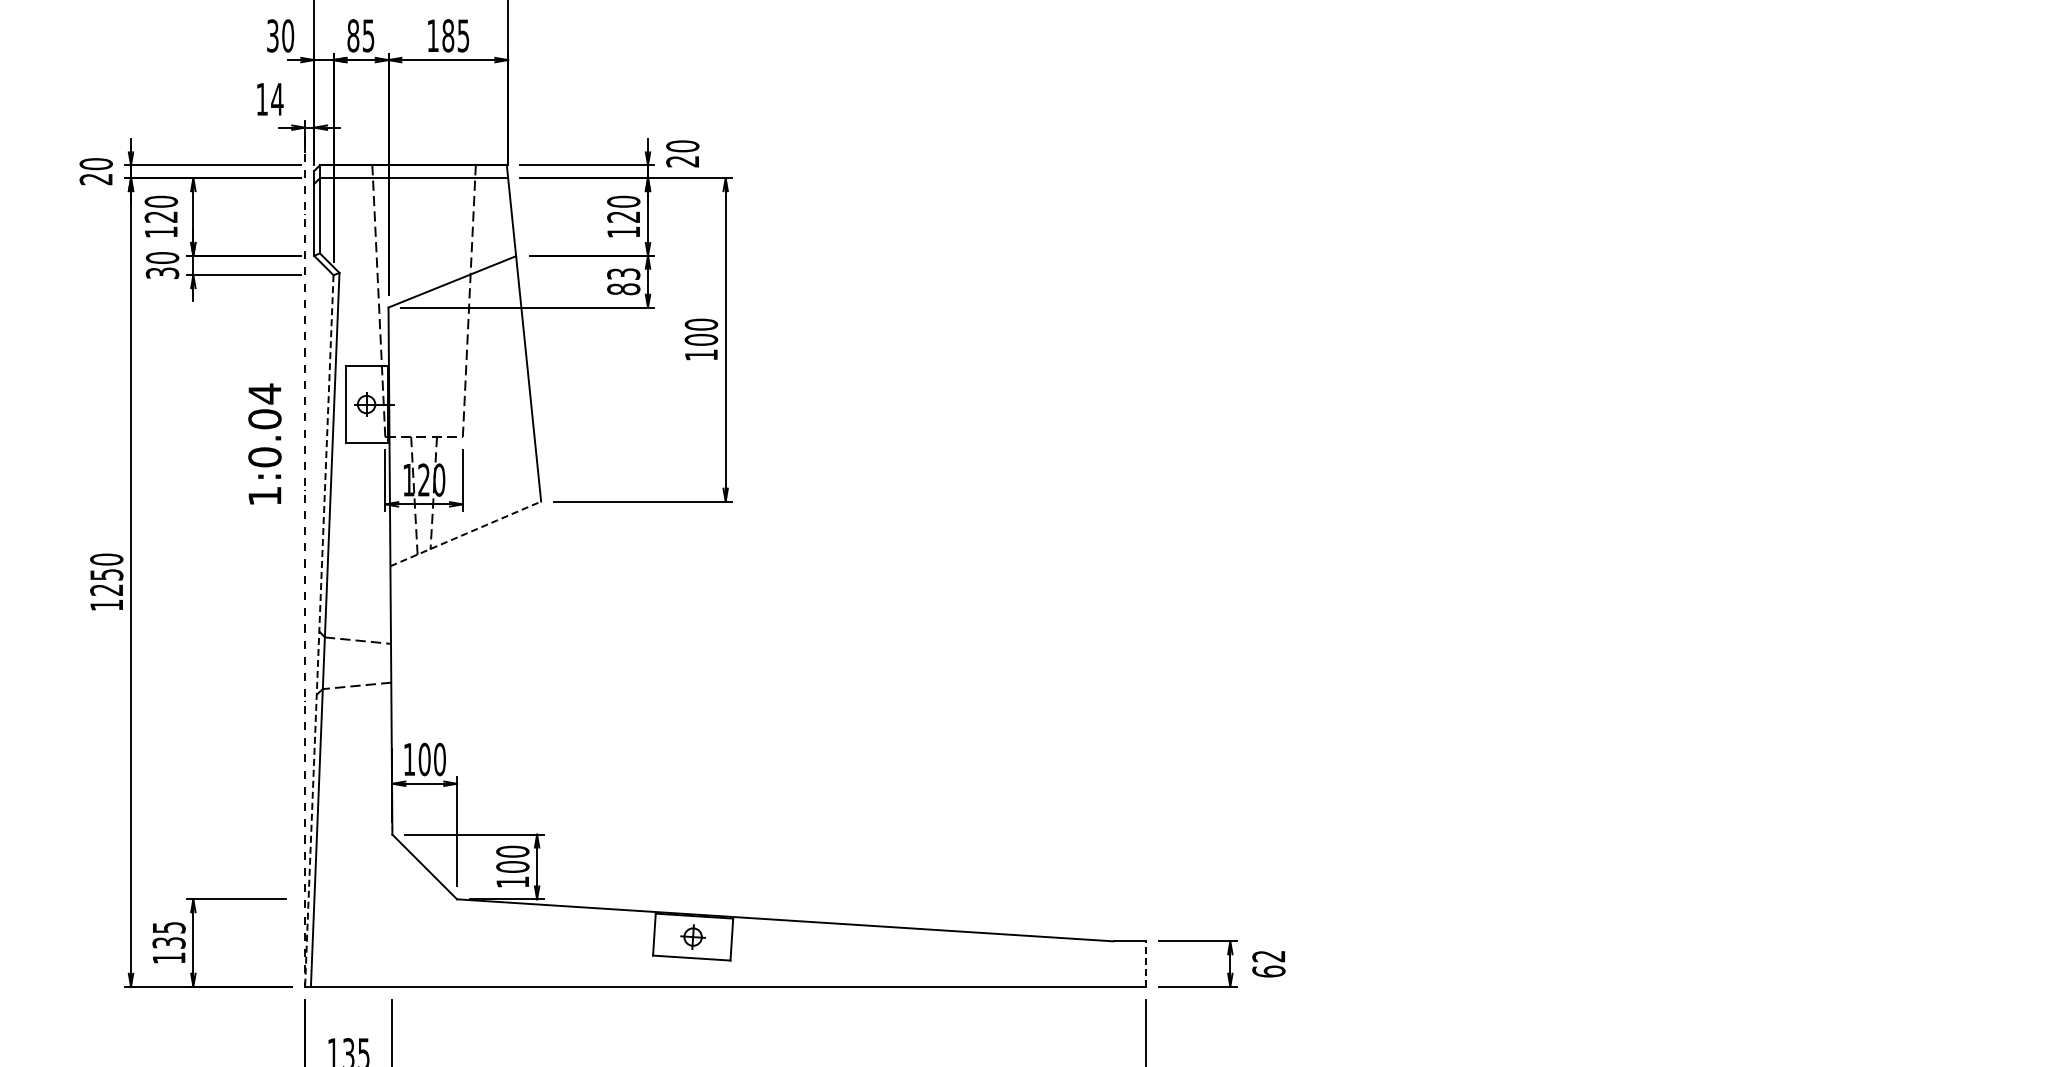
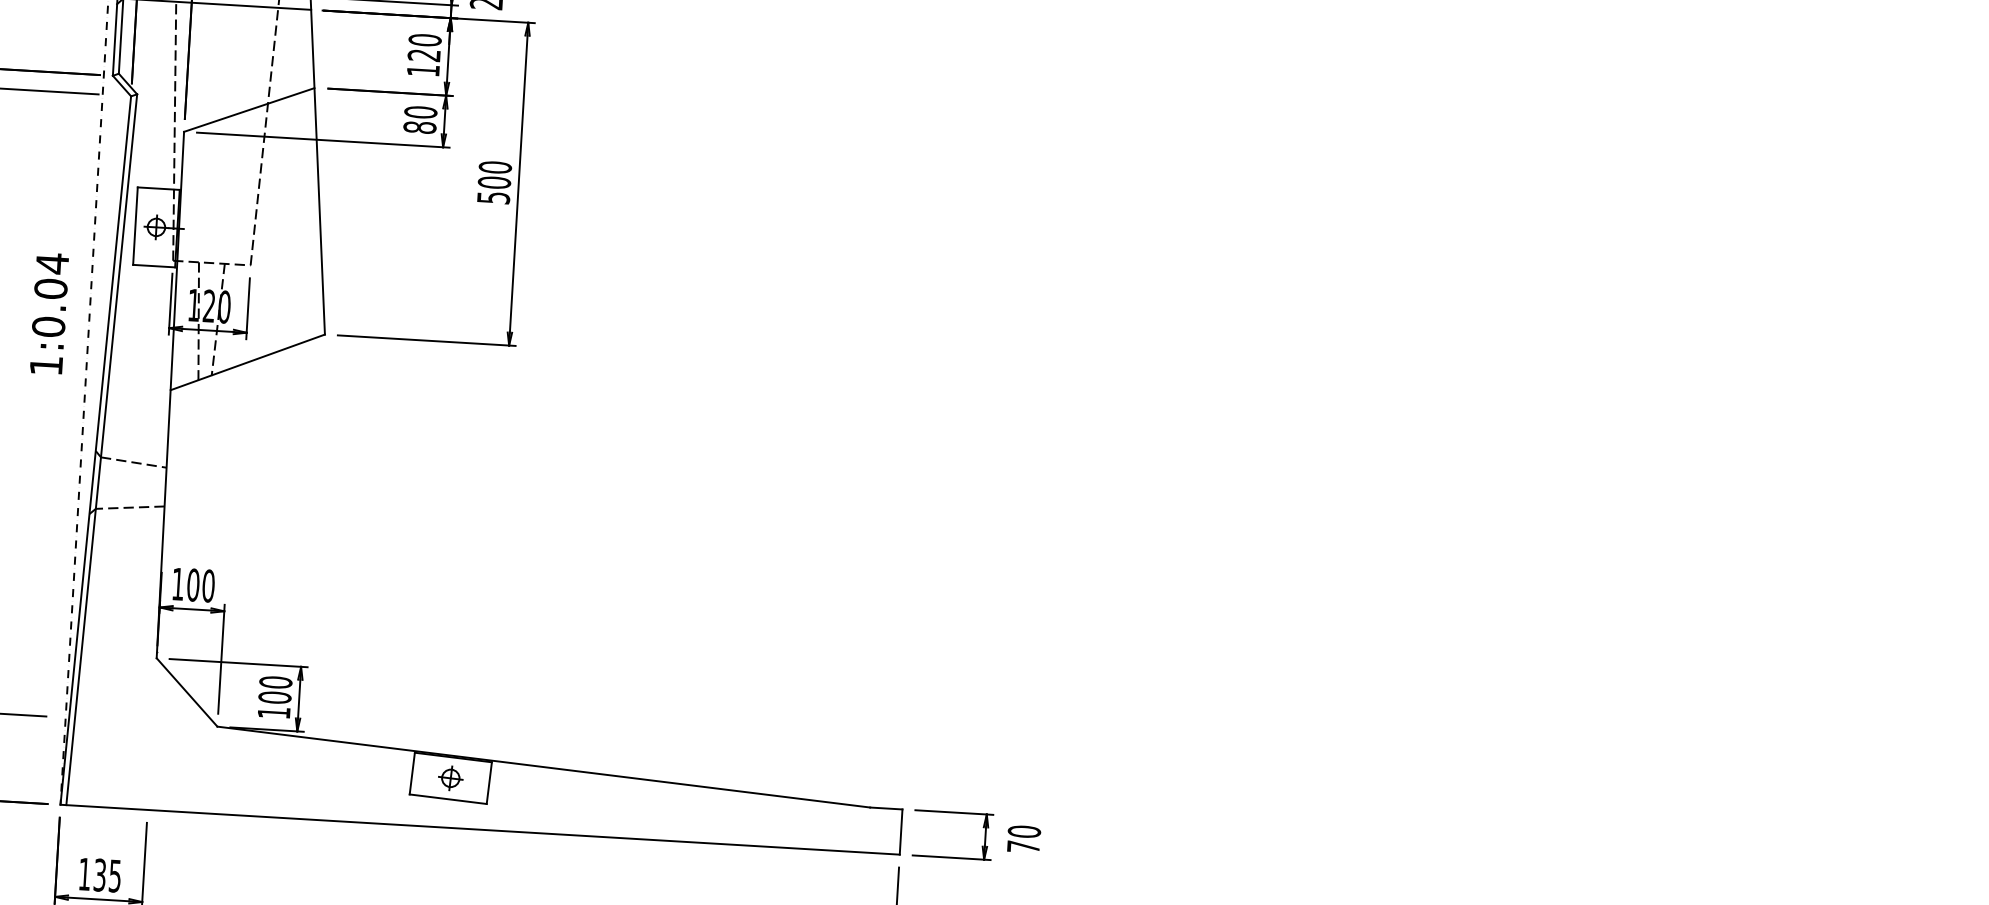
text: (623, 274) -> (420, 112), 83 -> 80
text: (701, 354) -> (493, 197), 100 -> 500
text: (264, 443) -> (49, 313), moved
line: (466, 533) -> (248, 362), dashed -> solid
line: (319, 630) -> (96, 450), dashed -> solid
line: (1145, 963) -> (900, 831), dashed -> solid
text: (1268, 963) -> (1023, 838), 62 -> 70

